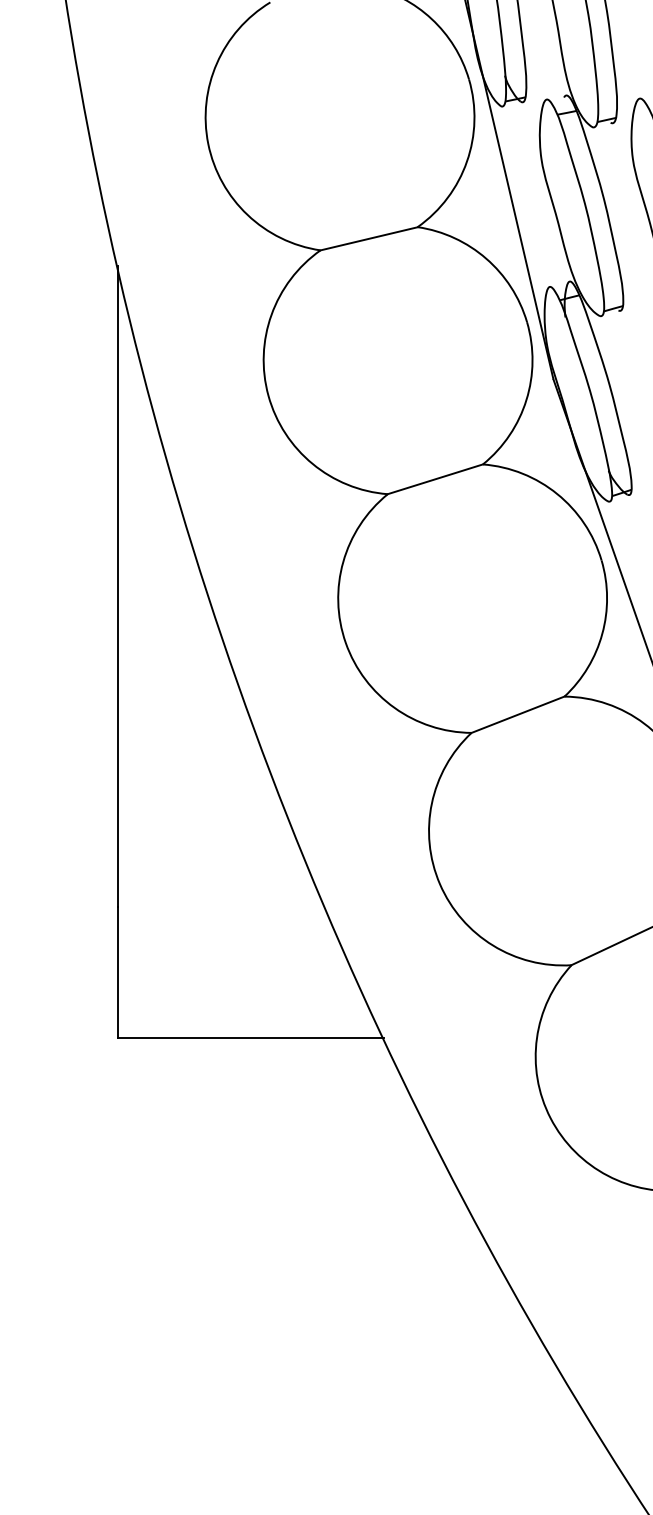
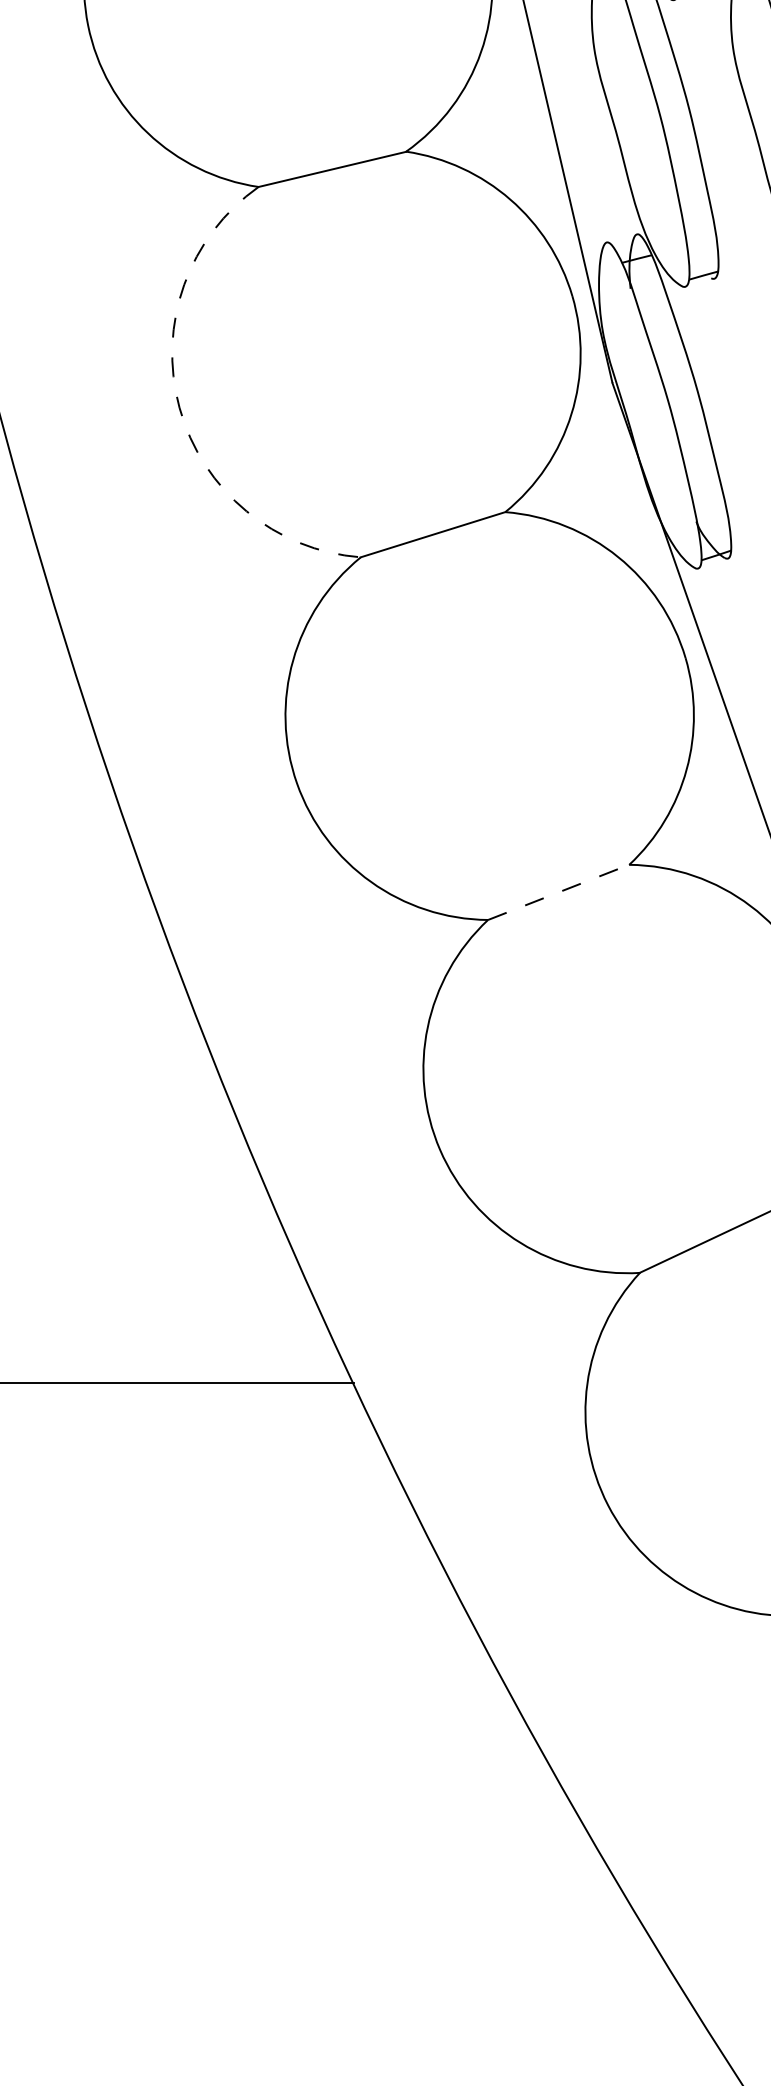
arc: (268, 395) -> (179, 407), solid -> dashed
line: (517, 714) -> (557, 892), solid -> dashed

